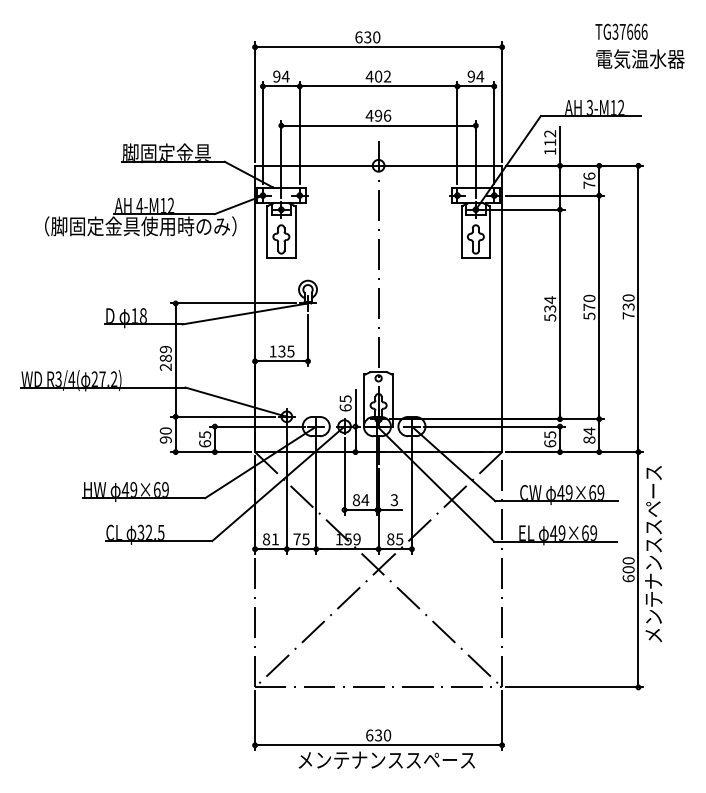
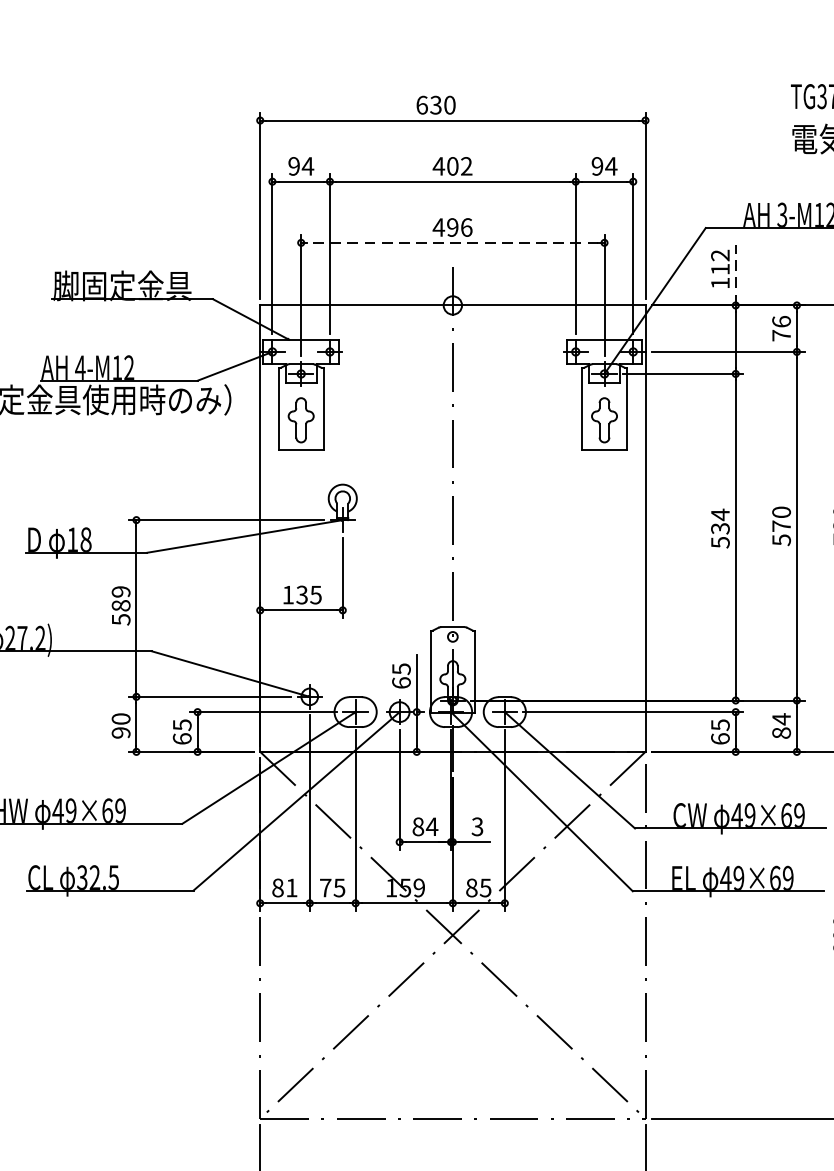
line: (378, 125) -> (452, 242), solid -> dashed
line: (560, 145) -> (736, 273), solid -> dashed
text: (165, 367) -> (120, 619), 289 -> 589

